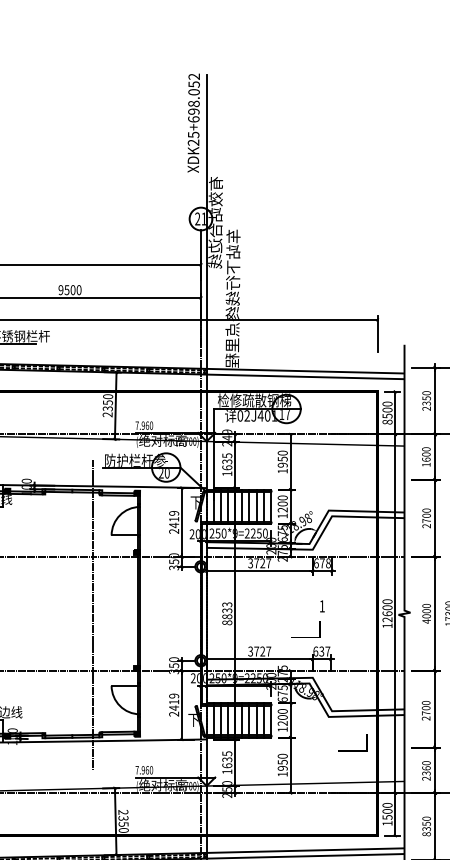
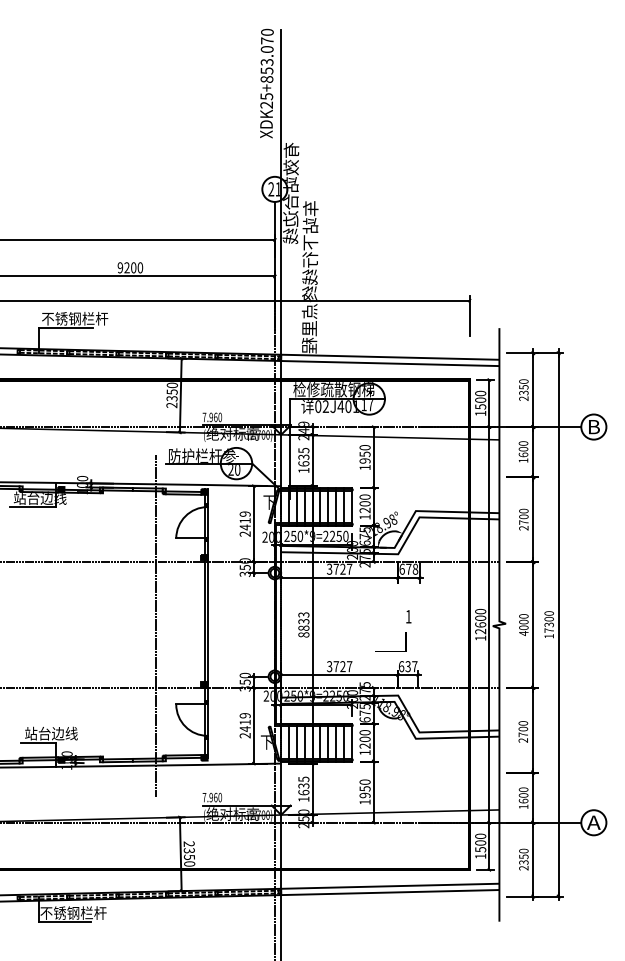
text: (193, 97) -> (266, 55), XDK25+698.052 -> XDK25+853.070
text: (66, 289) -> (126, 267), 9500 -> 9200
text: (387, 422) -> (480, 413), 8500 -> 1500
line: (352, 751) -> (442, 776), removed
text: (426, 773) -> (523, 801), 2360 -> 1600
text: (426, 833) -> (523, 867), 8350 -> 2350

